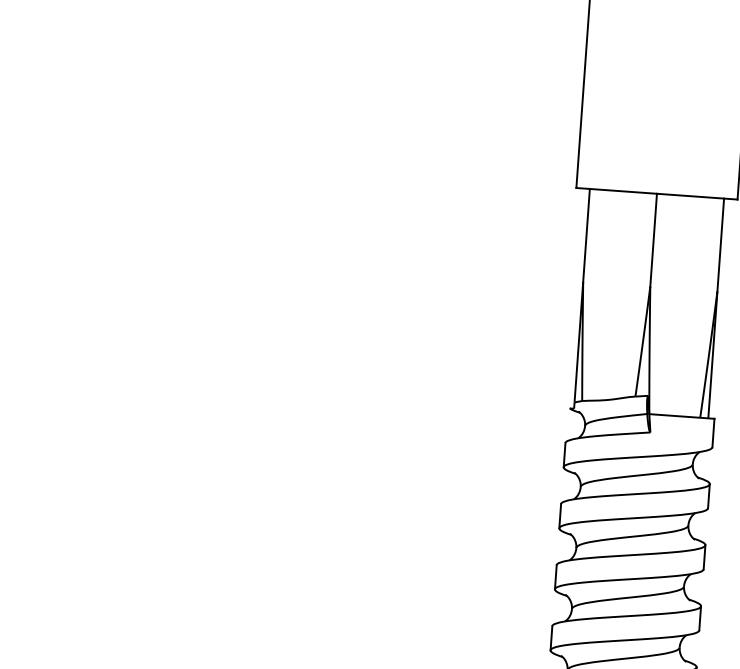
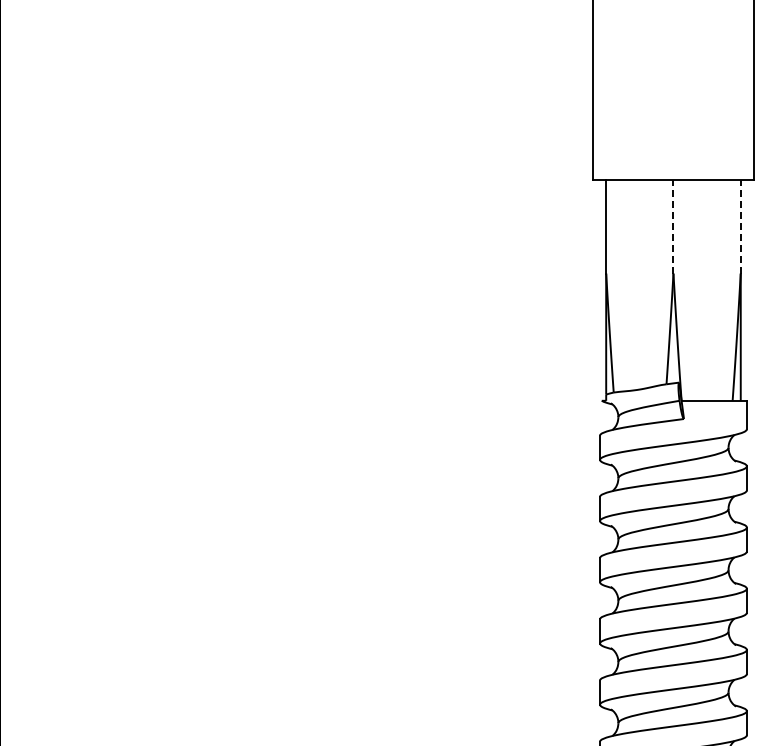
line: (653, 240) -> (673, 227), solid -> dashed
line: (720, 245) -> (740, 227), solid -> dashed

